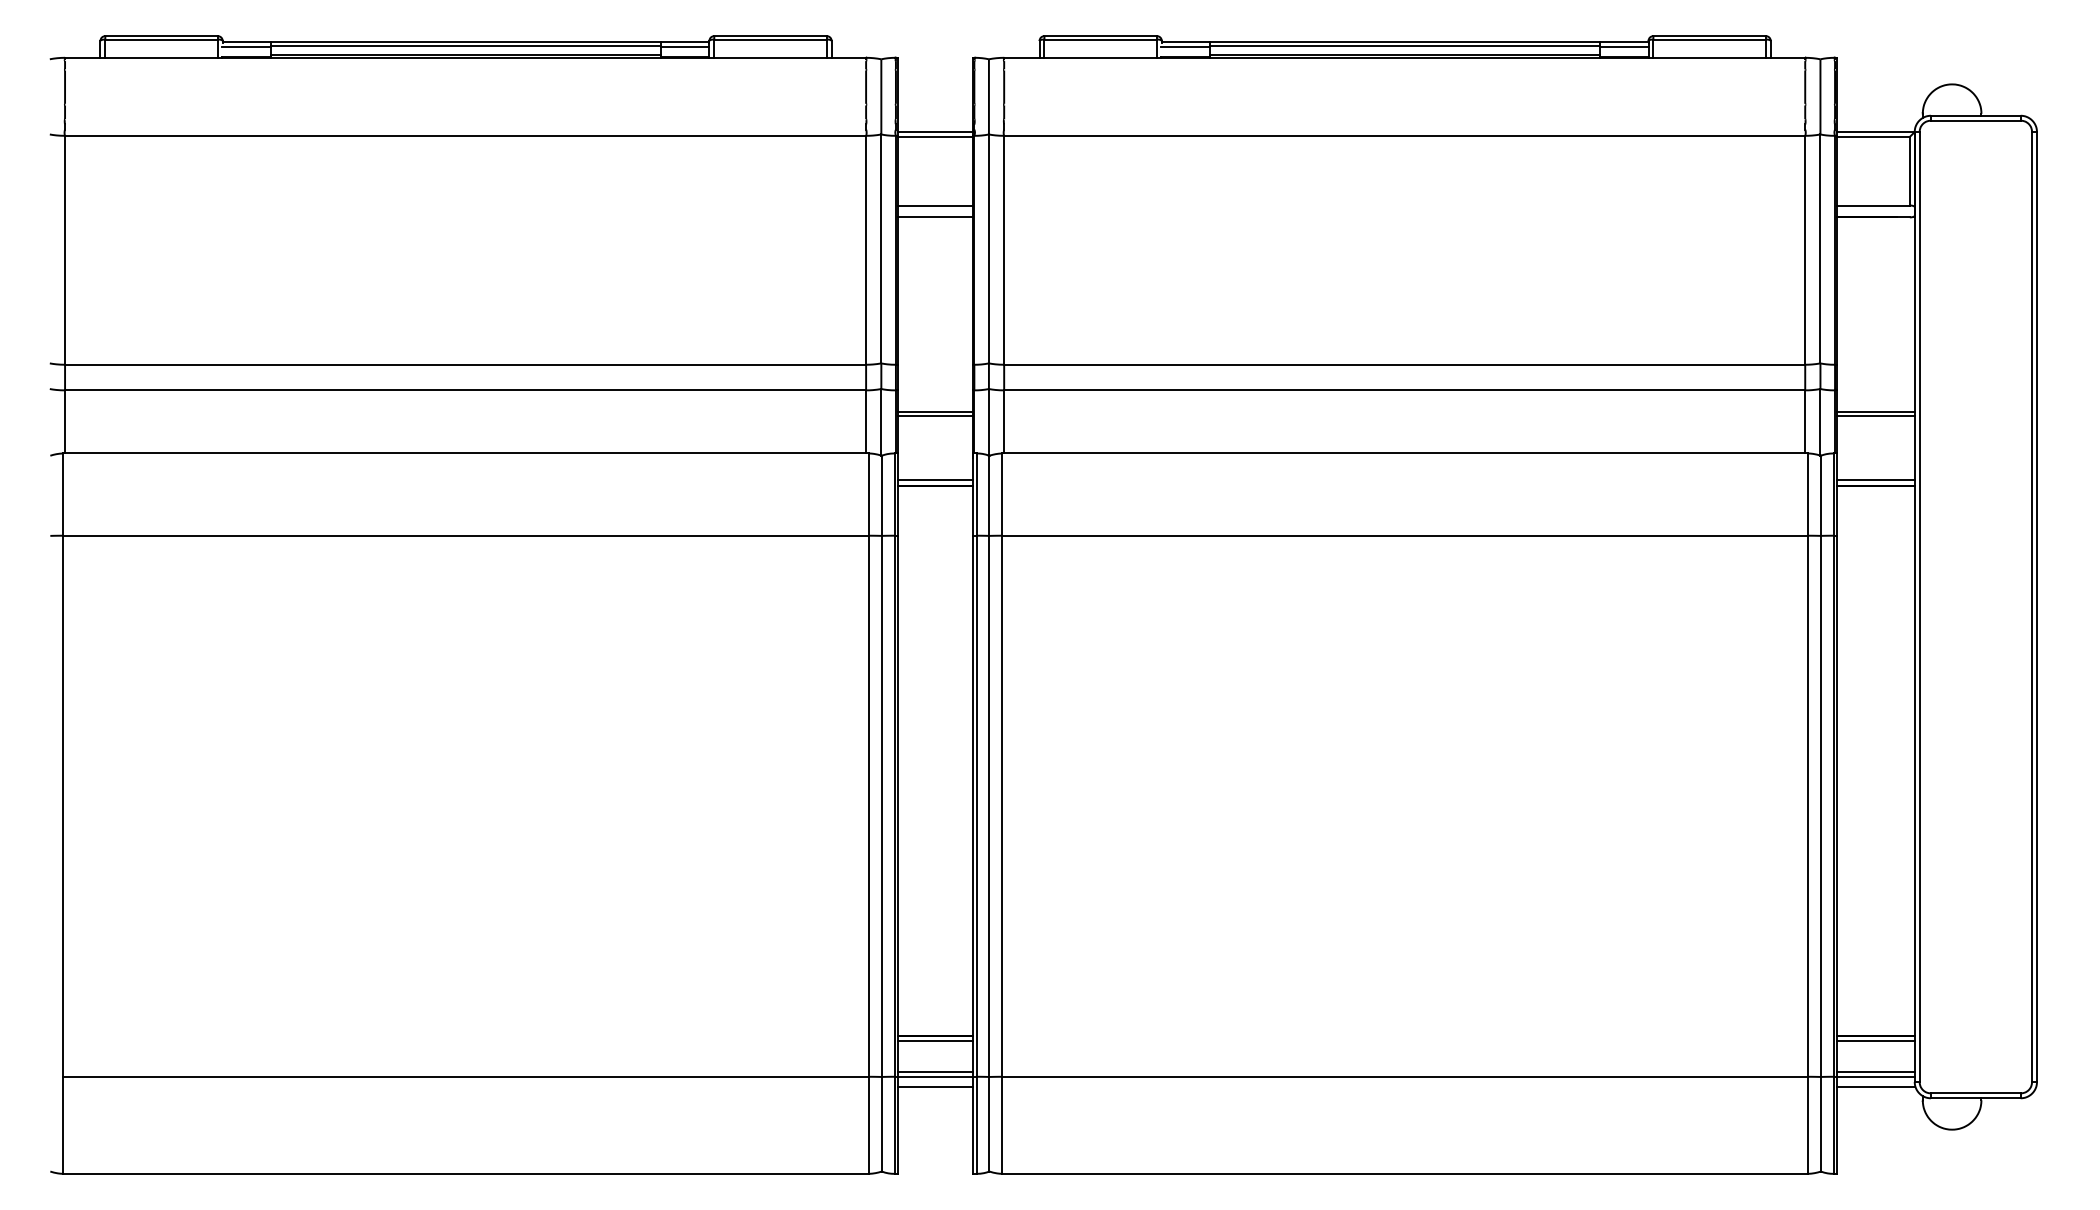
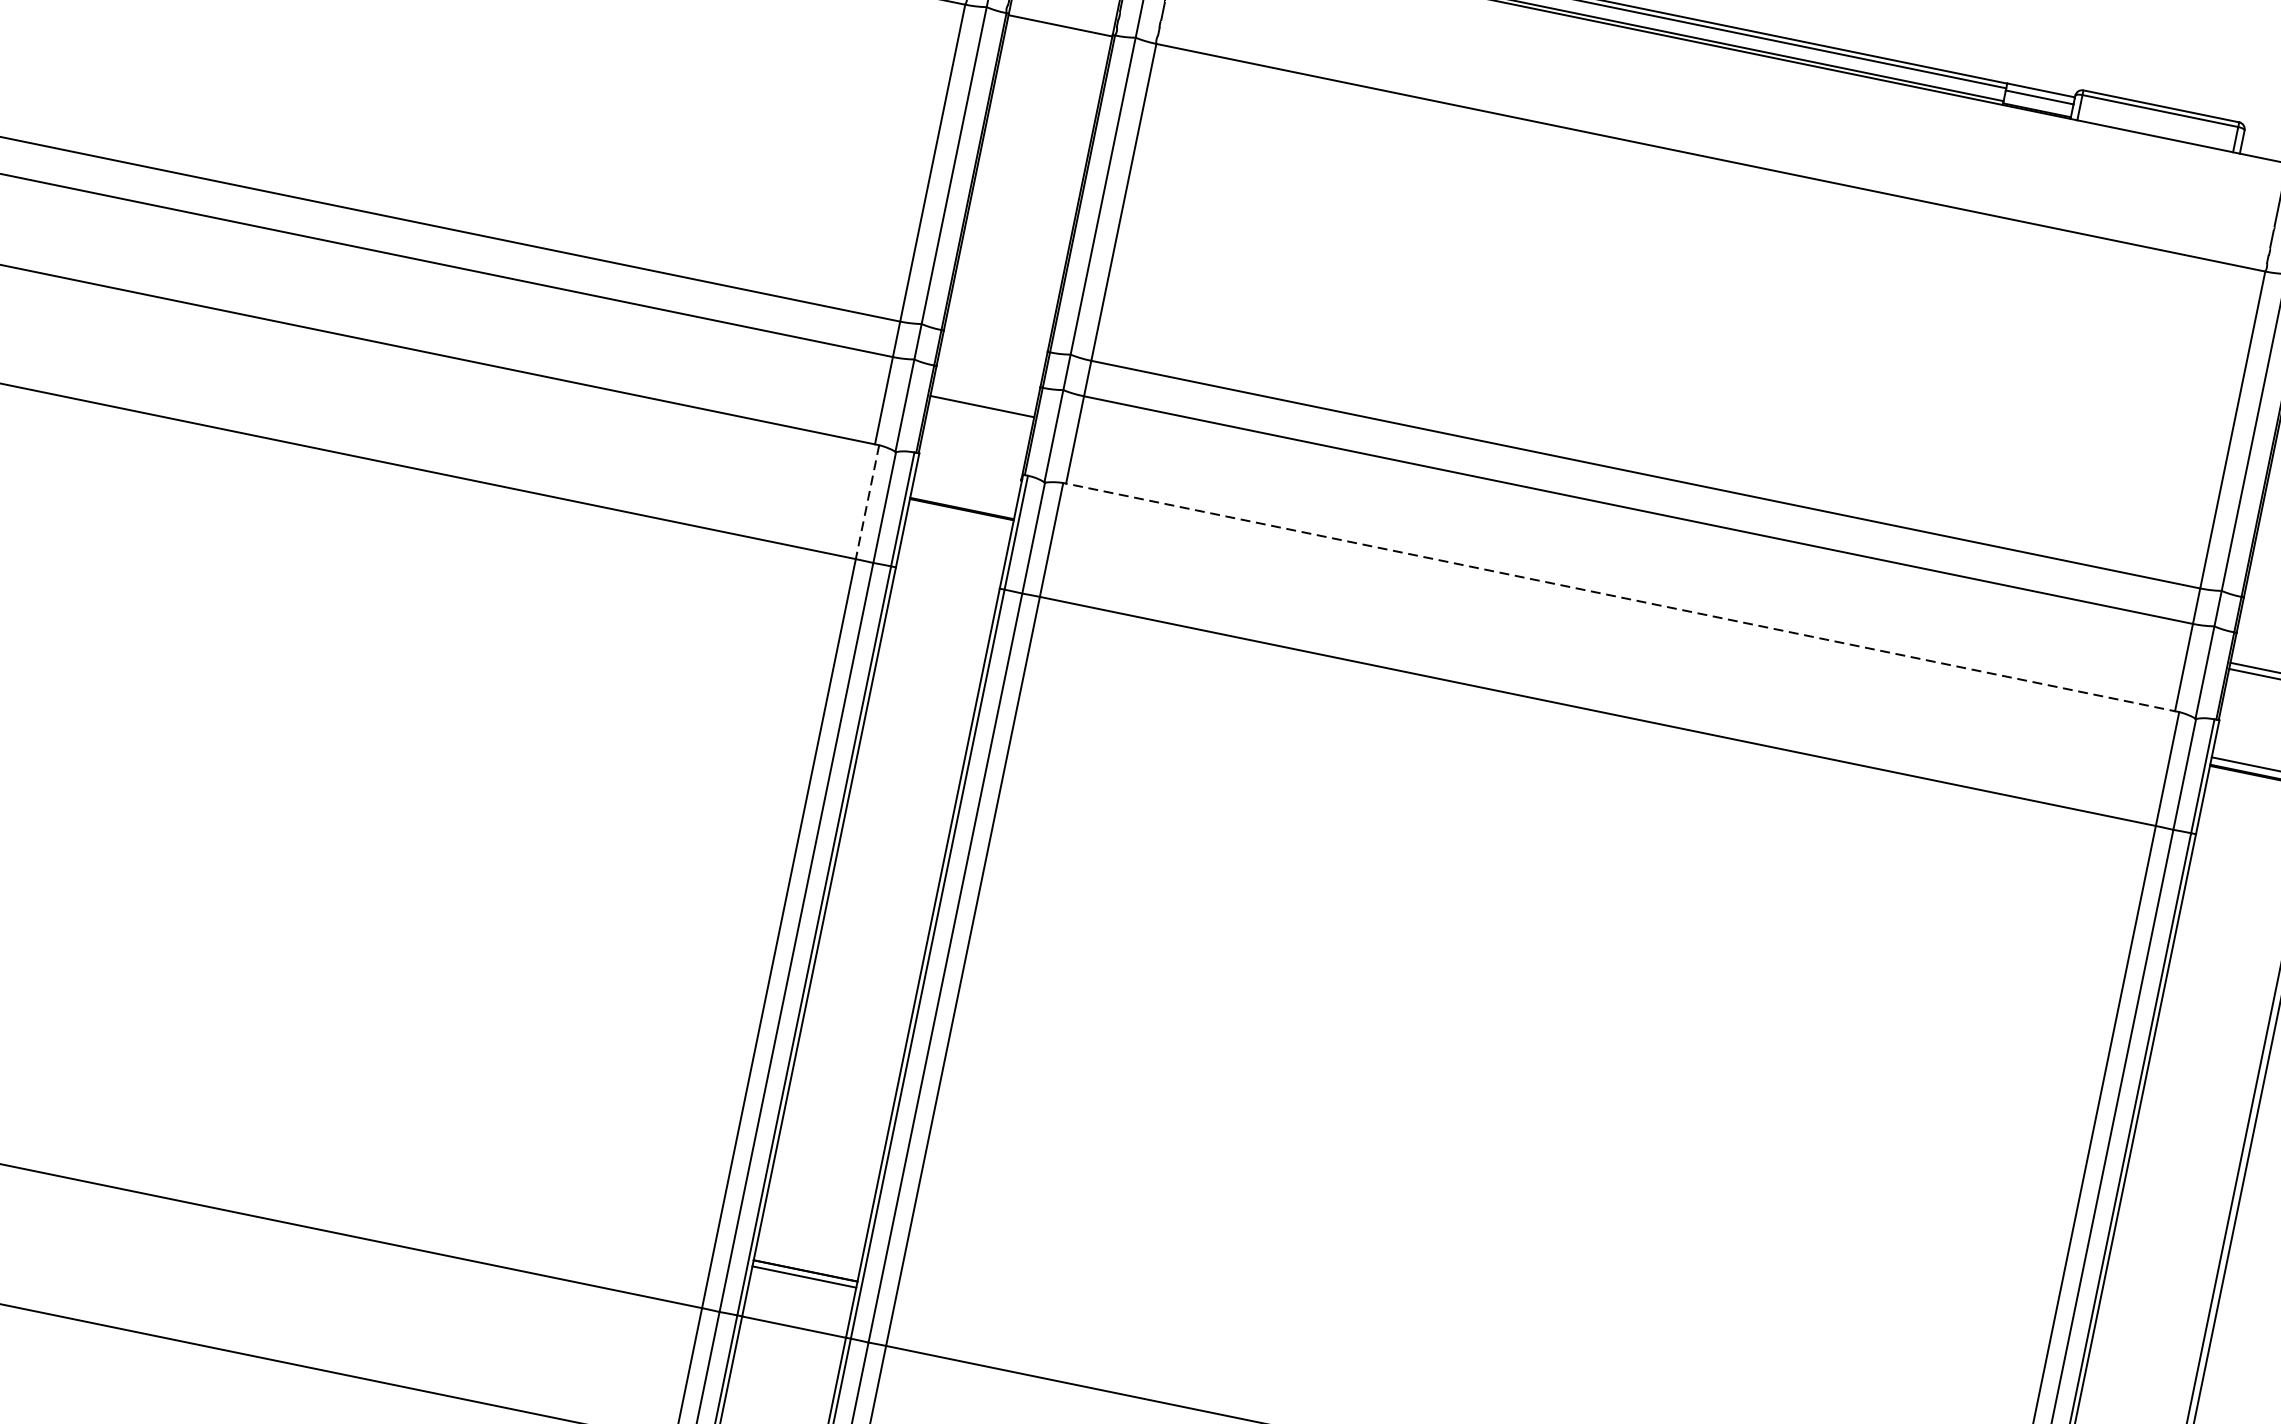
line: (934, 132) -> (1060, 19), removed
line: (934, 205) -> (1040, 120), removed
line: (934, 217) -> (1036, 137), removed
line: (934, 416) -> (980, 412), removed
line: (1404, 453) -> (1620, 597), solid -> dashed
line: (935, 480) -> (963, 501), removed
line: (869, 495) -> (867, 503), solid -> dashed
line: (935, 1071) -> (795, 1319), removed
line: (935, 1086) -> (791, 1340), removed

